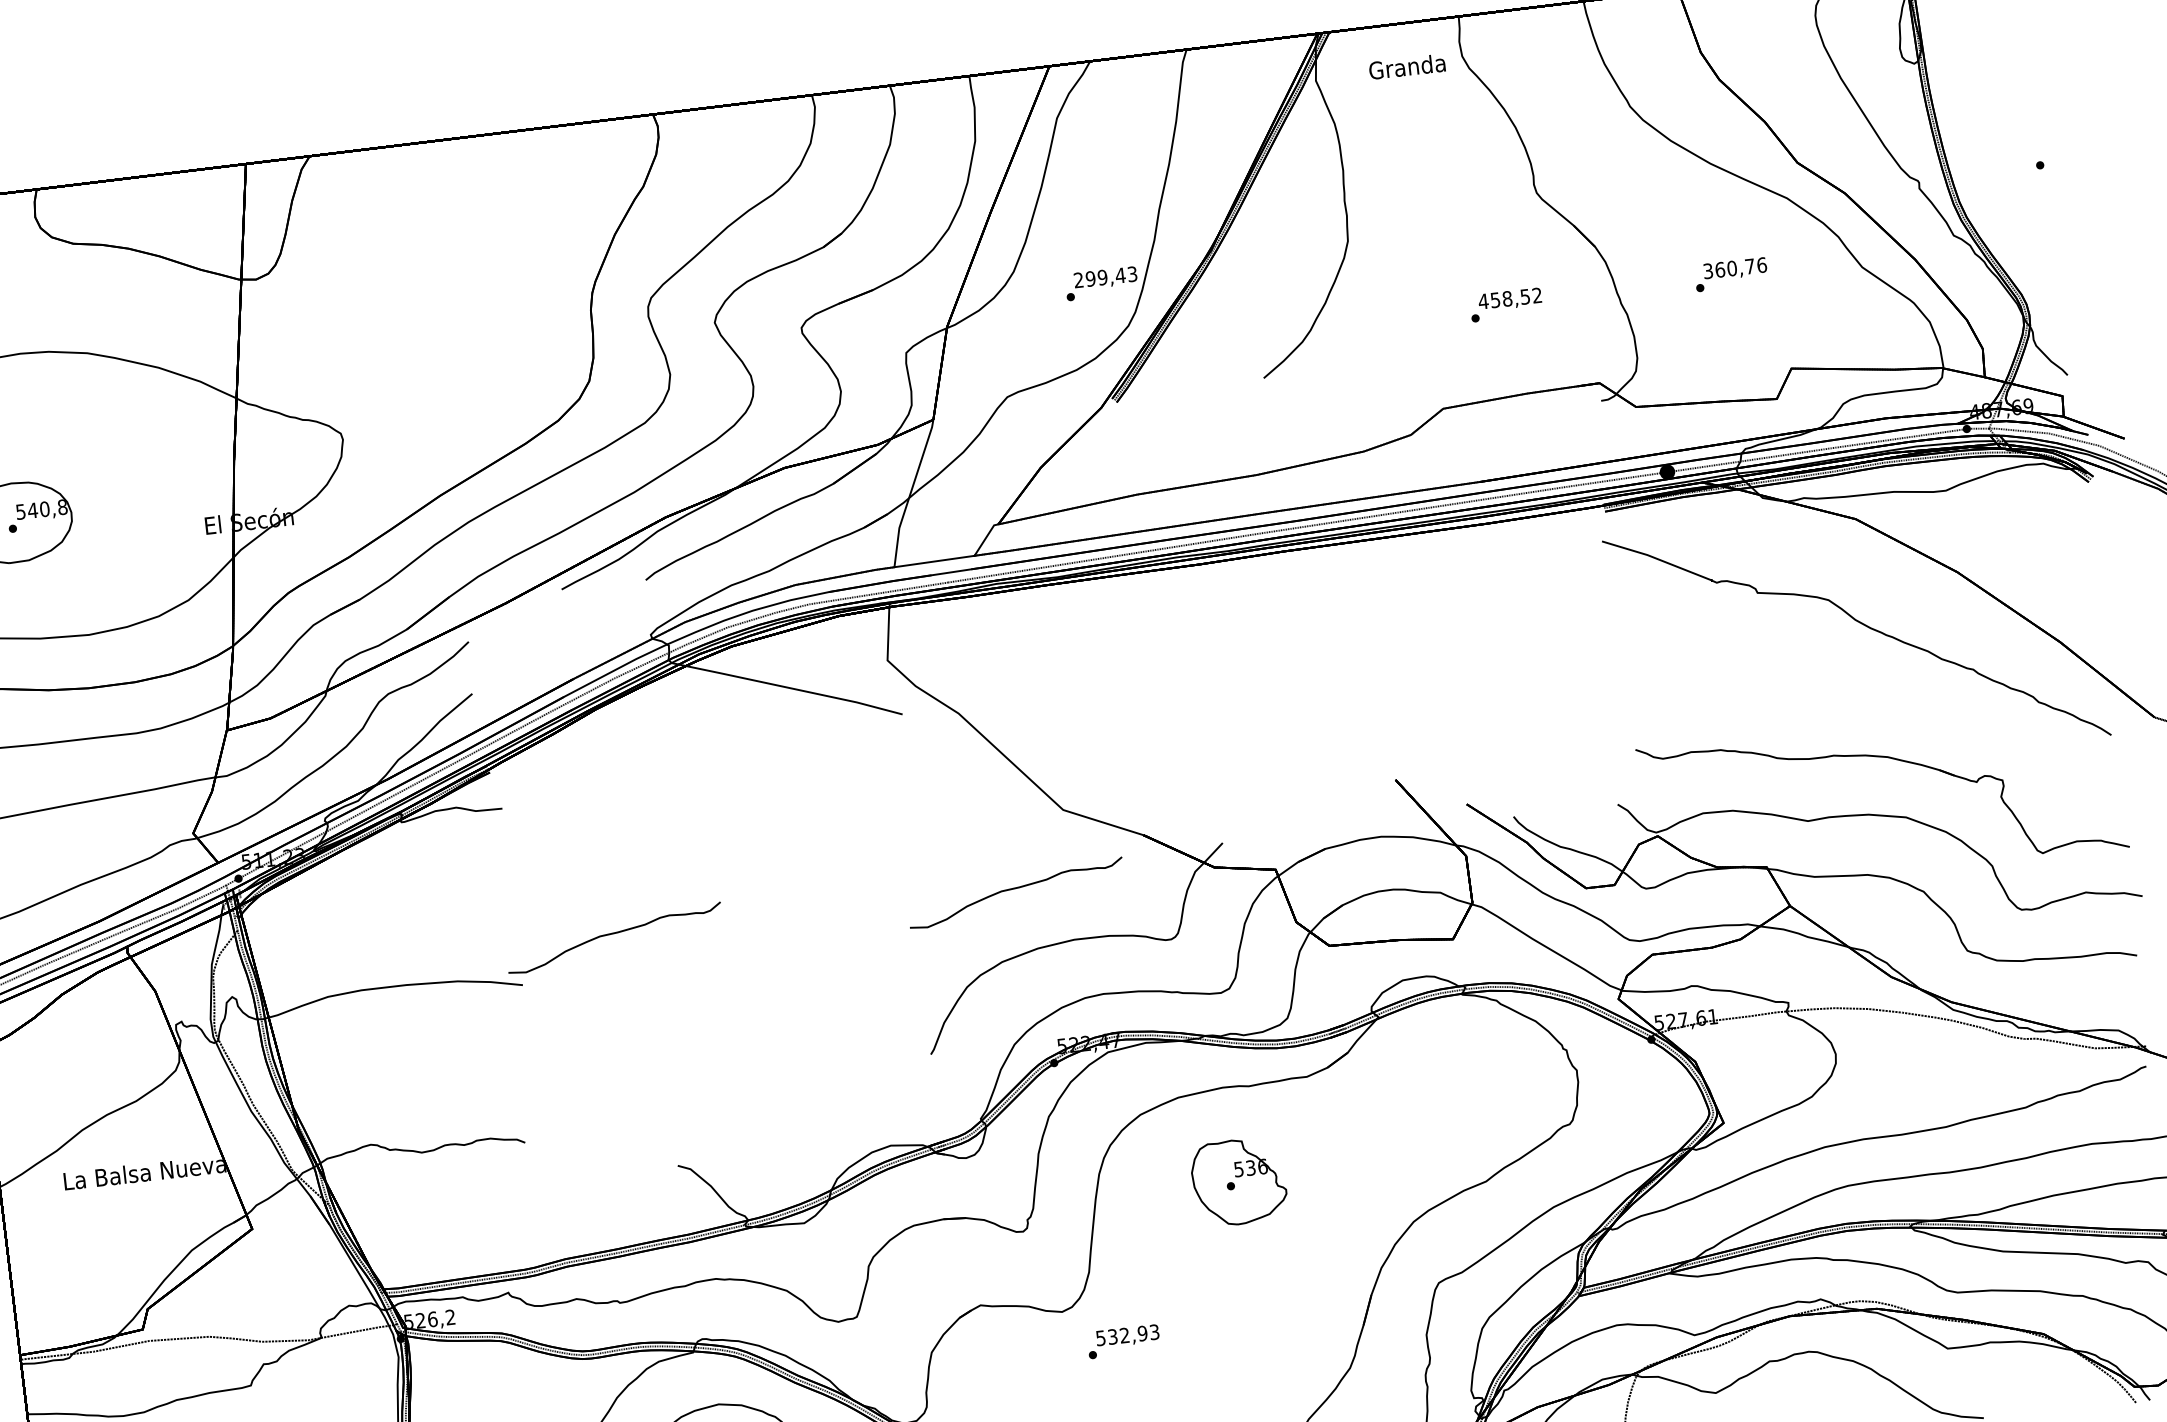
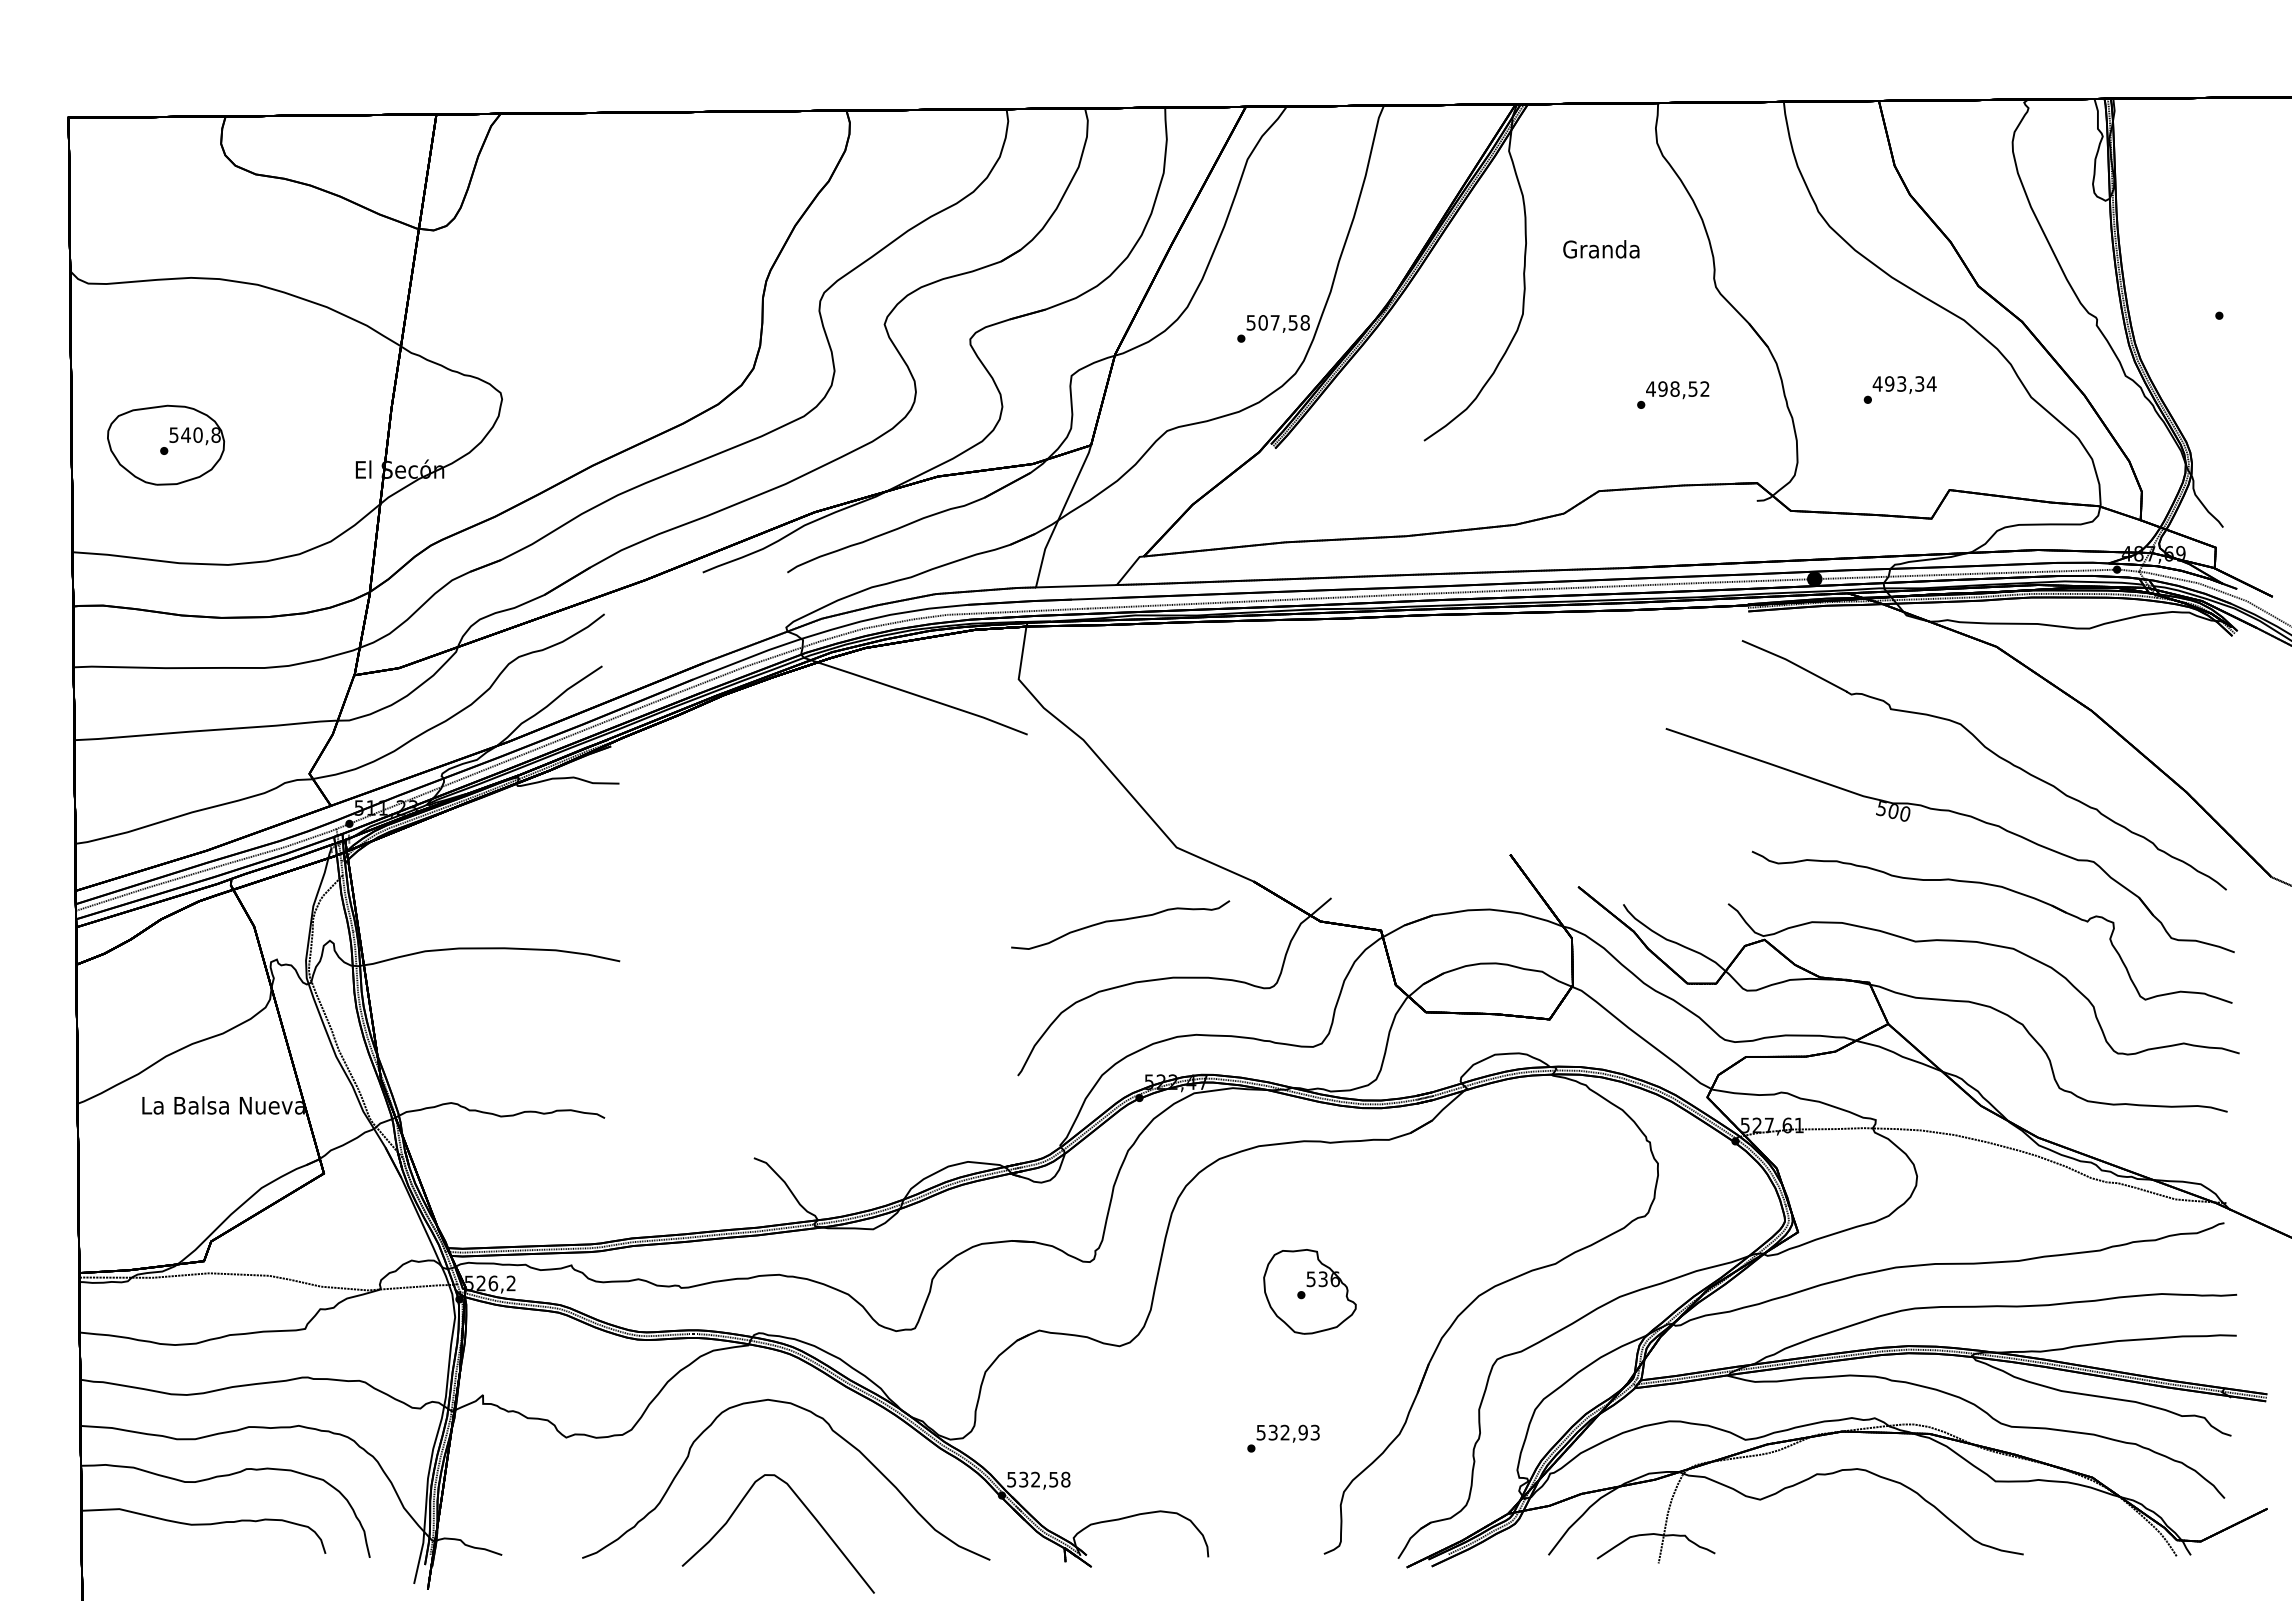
text: (1407, 66) -> (1601, 249), moved
text: (1734, 267) -> (1904, 383), 360,76 -> 493,34
text: (1104, 277) -> (1277, 322), 299,43 -> 507,58
text: (1494, 299) -> (1662, 388), 458,52 -> 498,52
part: (1835, 690) -> (1957, 814), added
curve: (612, 935) -> (714, 921), removed
part: (1238, 1181) -> (1309, 1291), moved
text: (1123, 1341) -> (1283, 1438), moved

